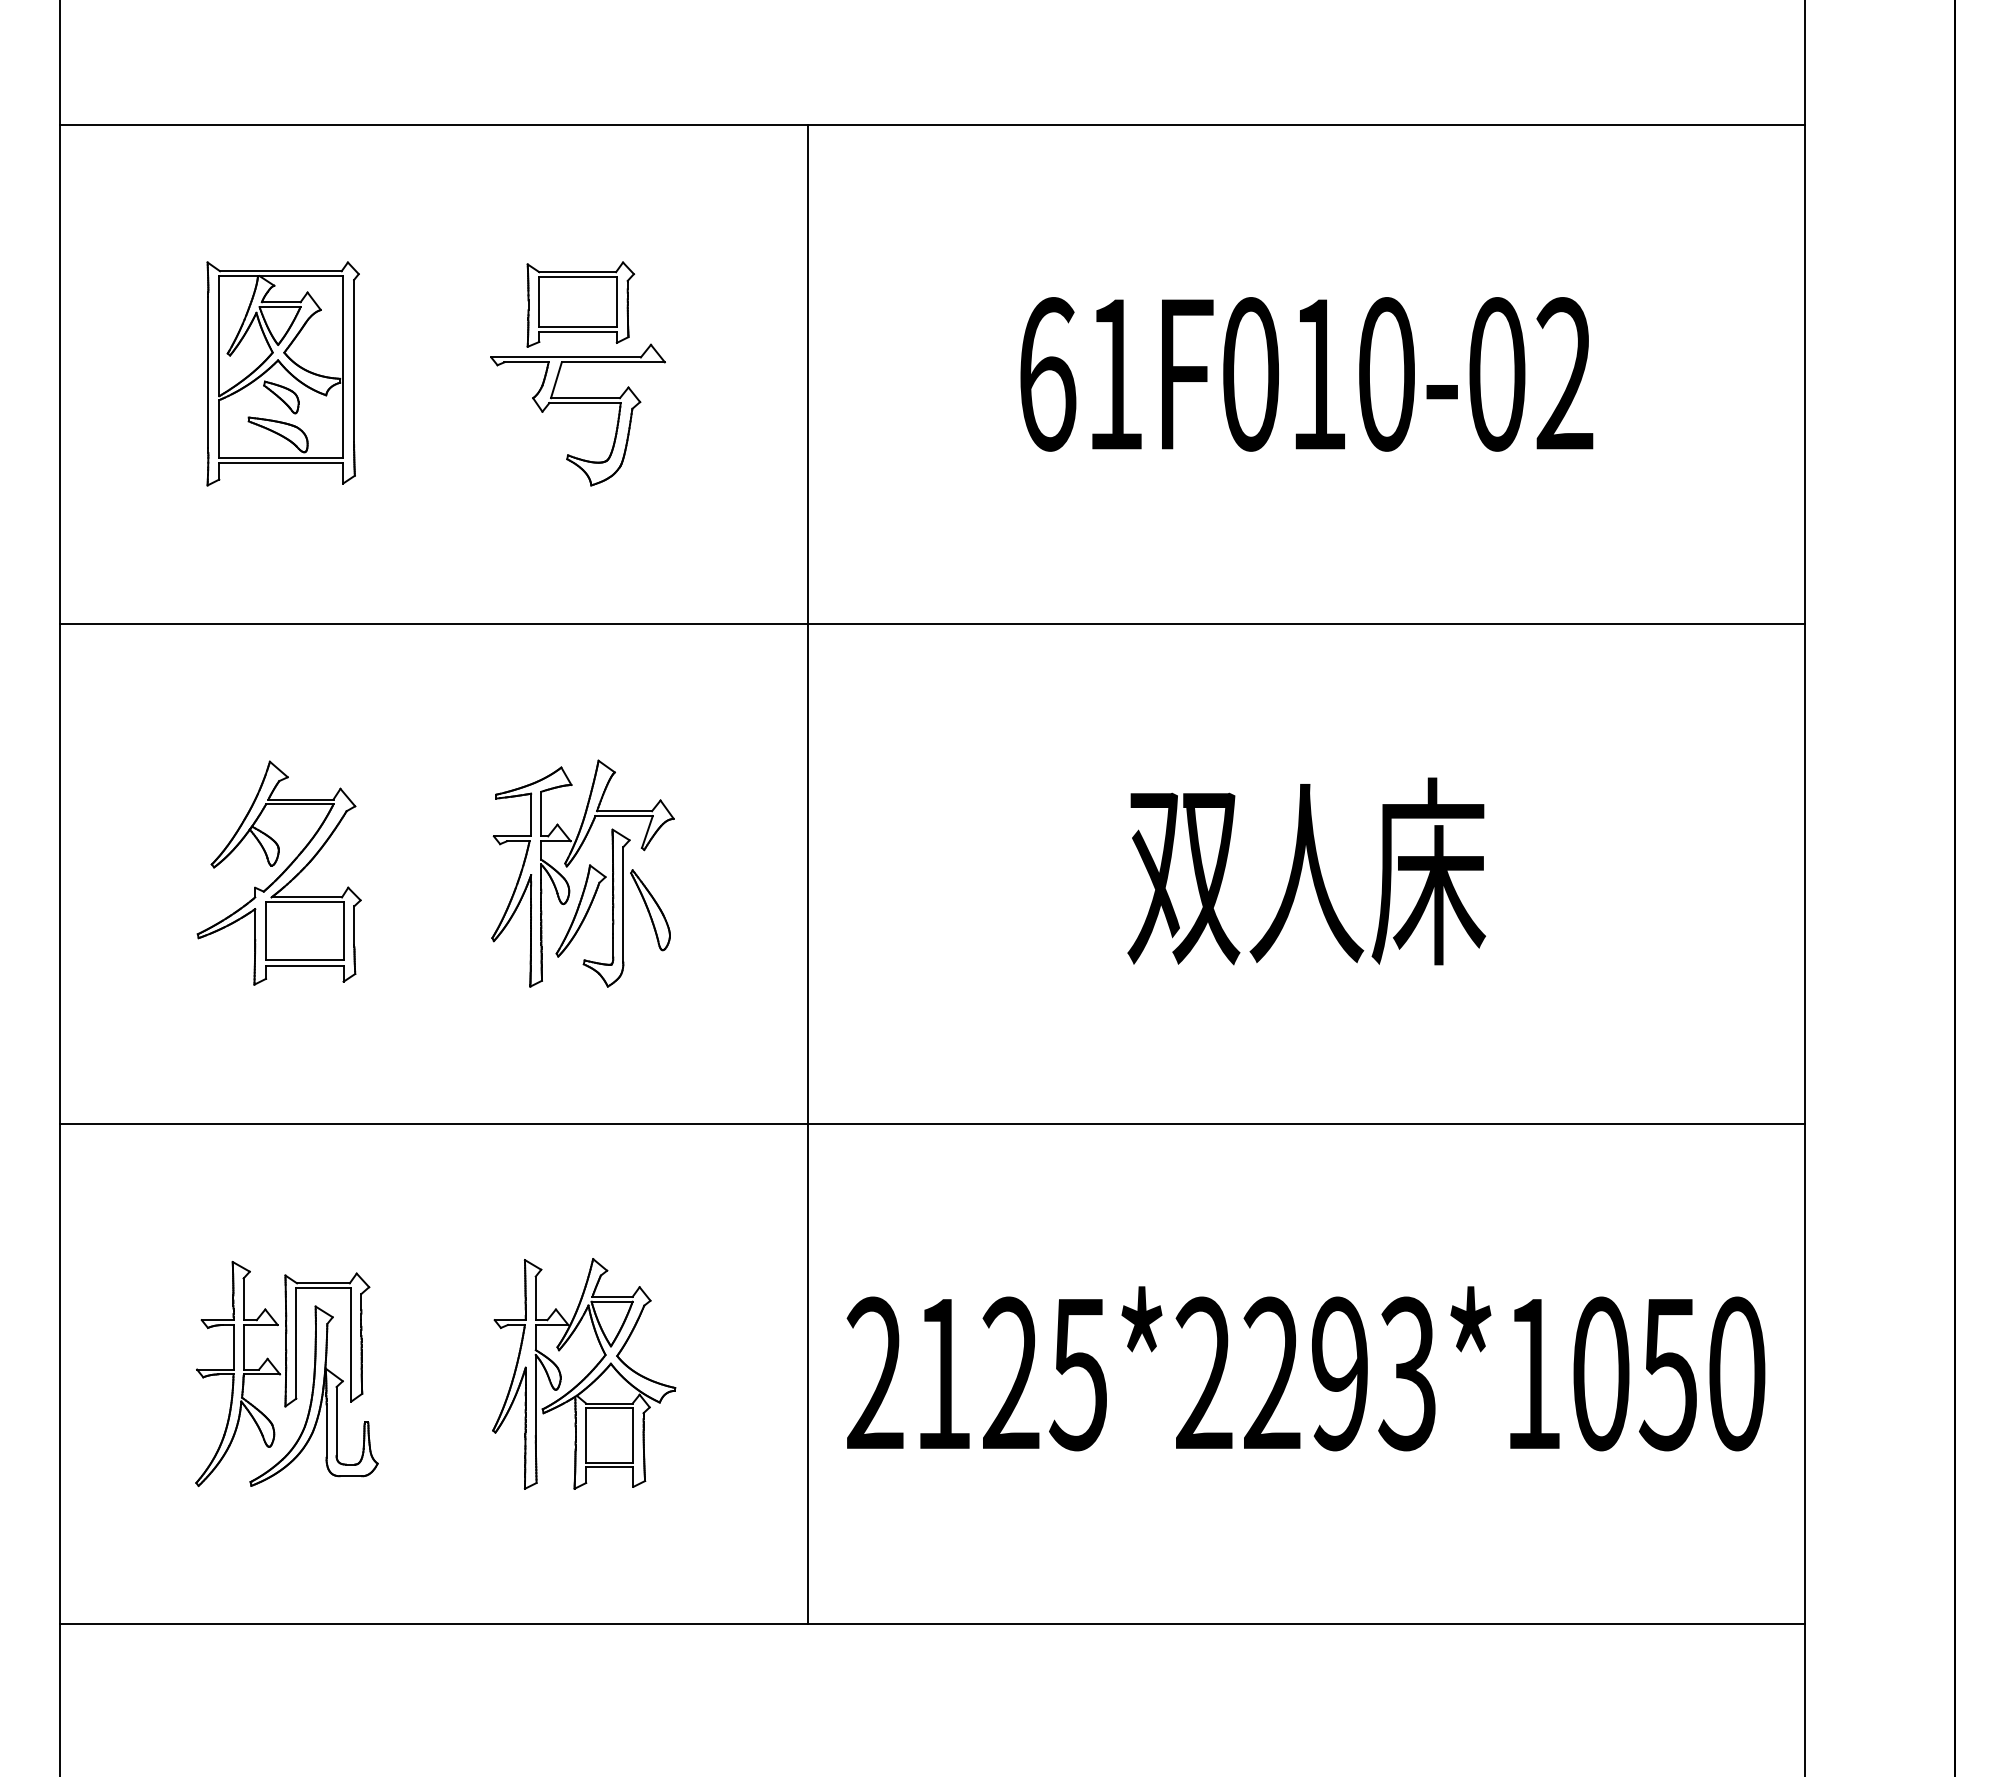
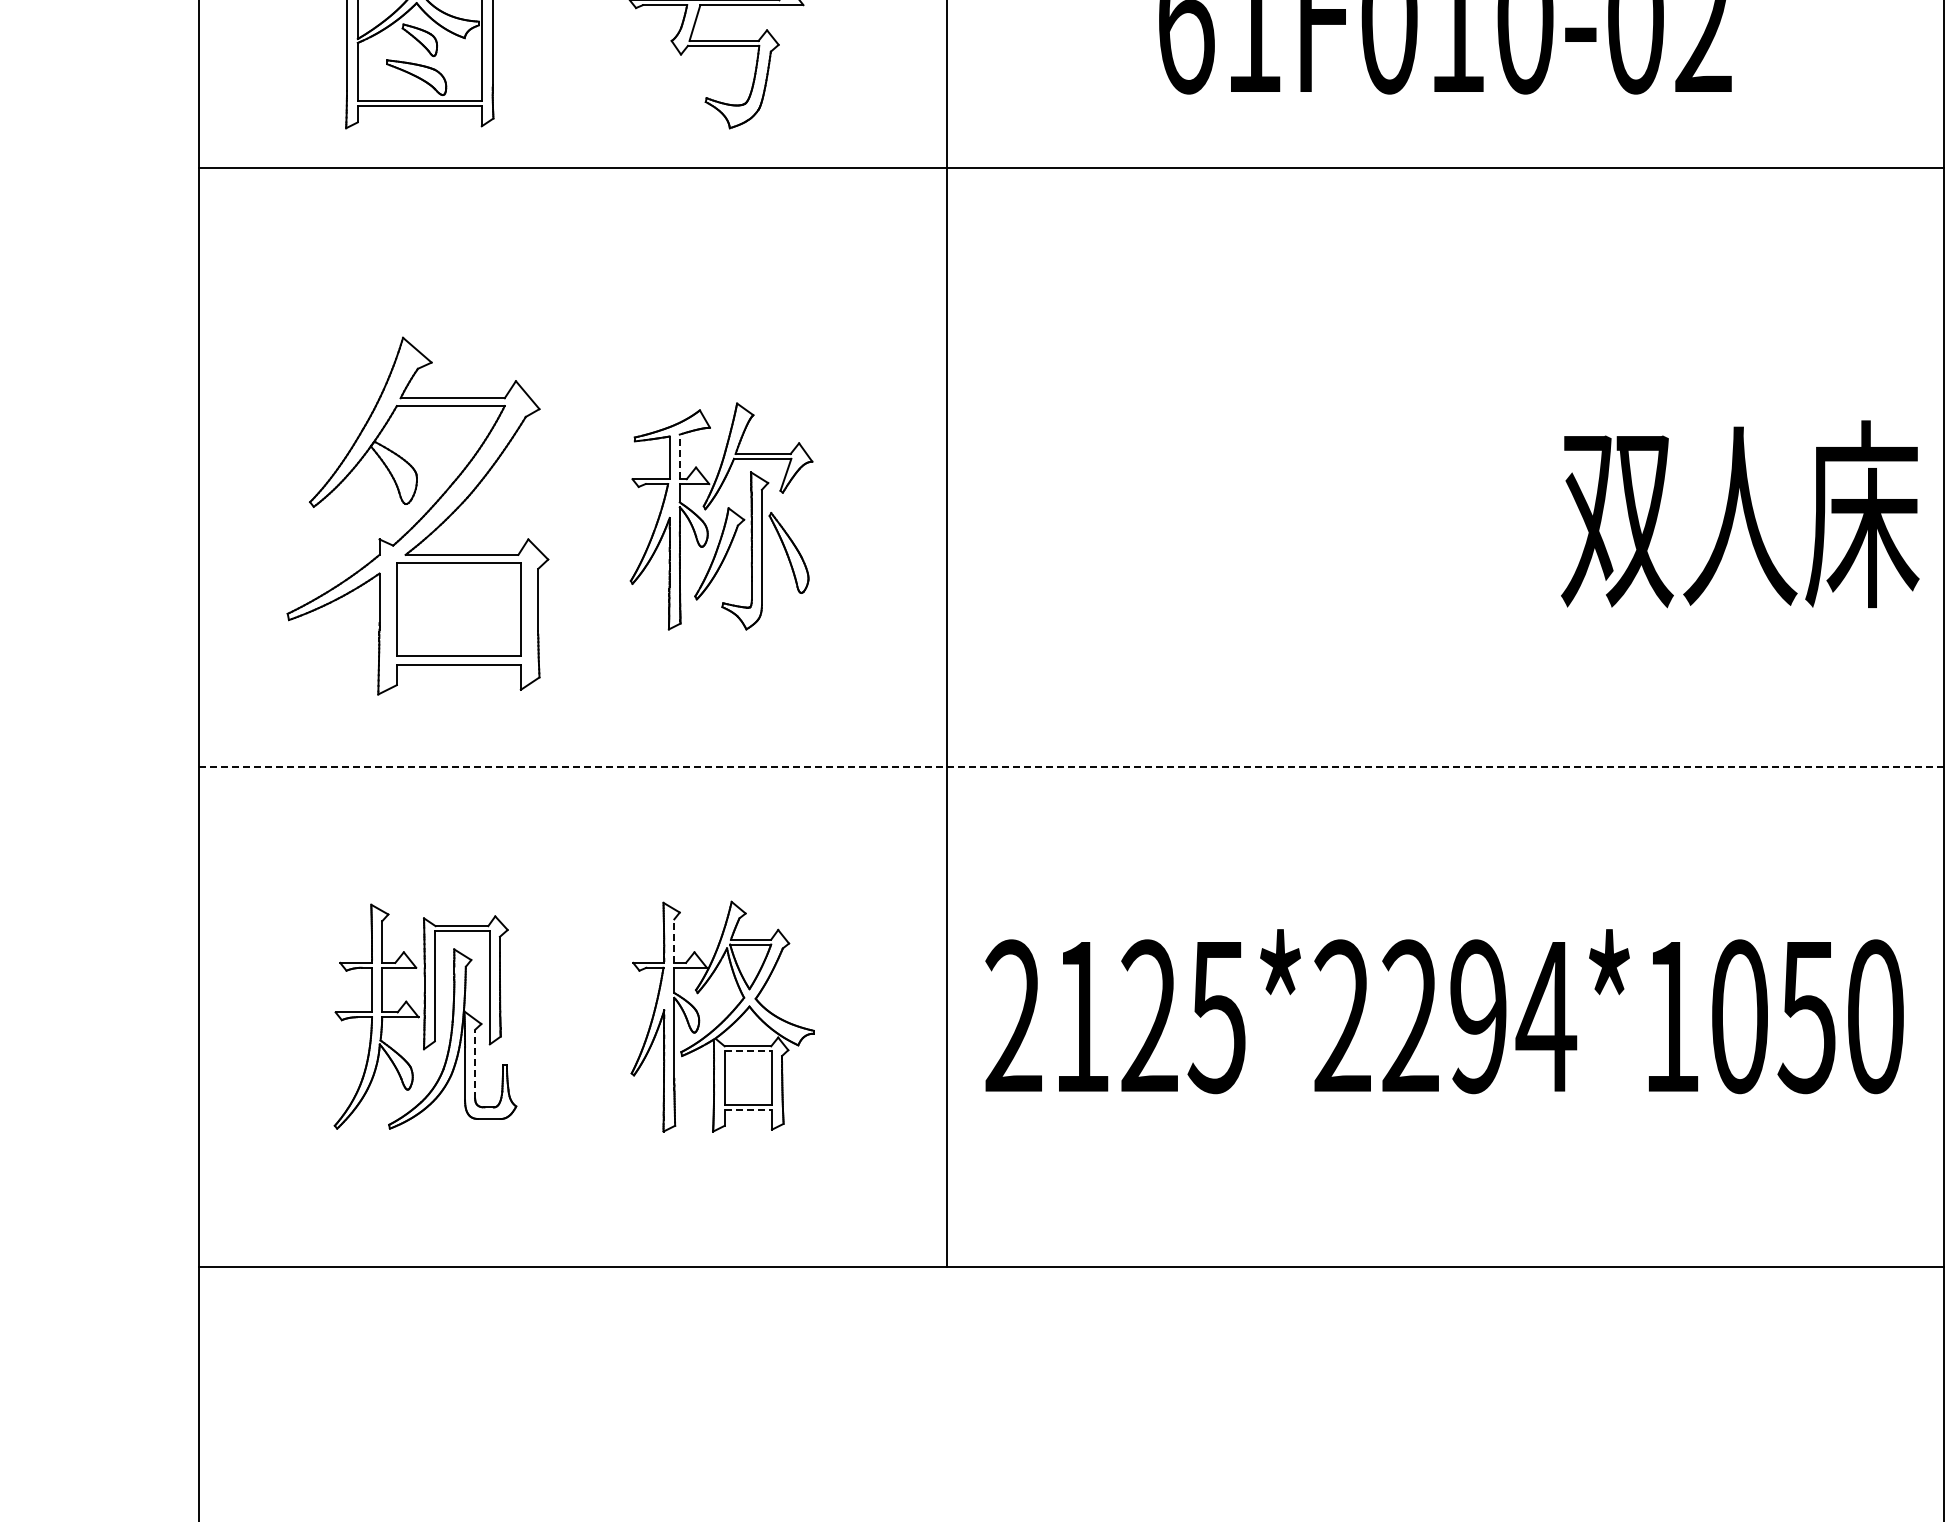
line: (932, 624) -> (1071, 168), moved
line: (541, 813) -> (680, 456), solid -> dashed
text: (1306, 871) -> (1740, 514), moved
part: (278, 872) -> (417, 515), size x1.6
line: (932, 1124) -> (1071, 767), solid -> dashed
line: (535, 1298) -> (674, 941), solid -> dashed
text: (1407, 1373) -> (1546, 1016), 2125*2293*1050 -> 2125*2294*1050
line: (609, 1408) -> (748, 1051), solid -> dashed
line: (336, 1420) -> (475, 1063), solid -> dashed
line: (609, 1467) -> (748, 1110), solid -> dashed

